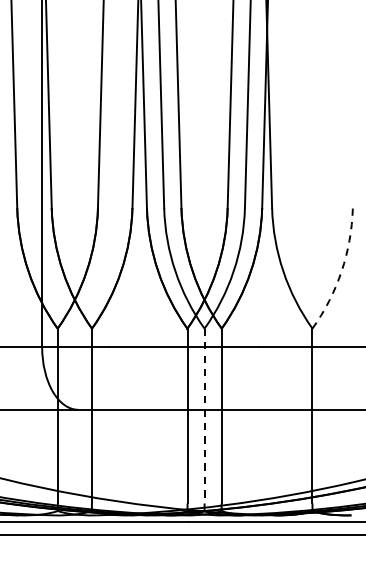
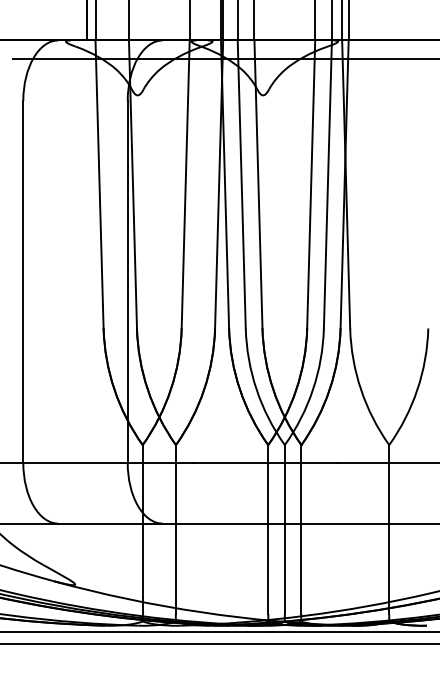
arc: (341, 271) -> (417, 389), dashed -> solid
line: (204, 415) -> (284, 529), dashed -> solid

